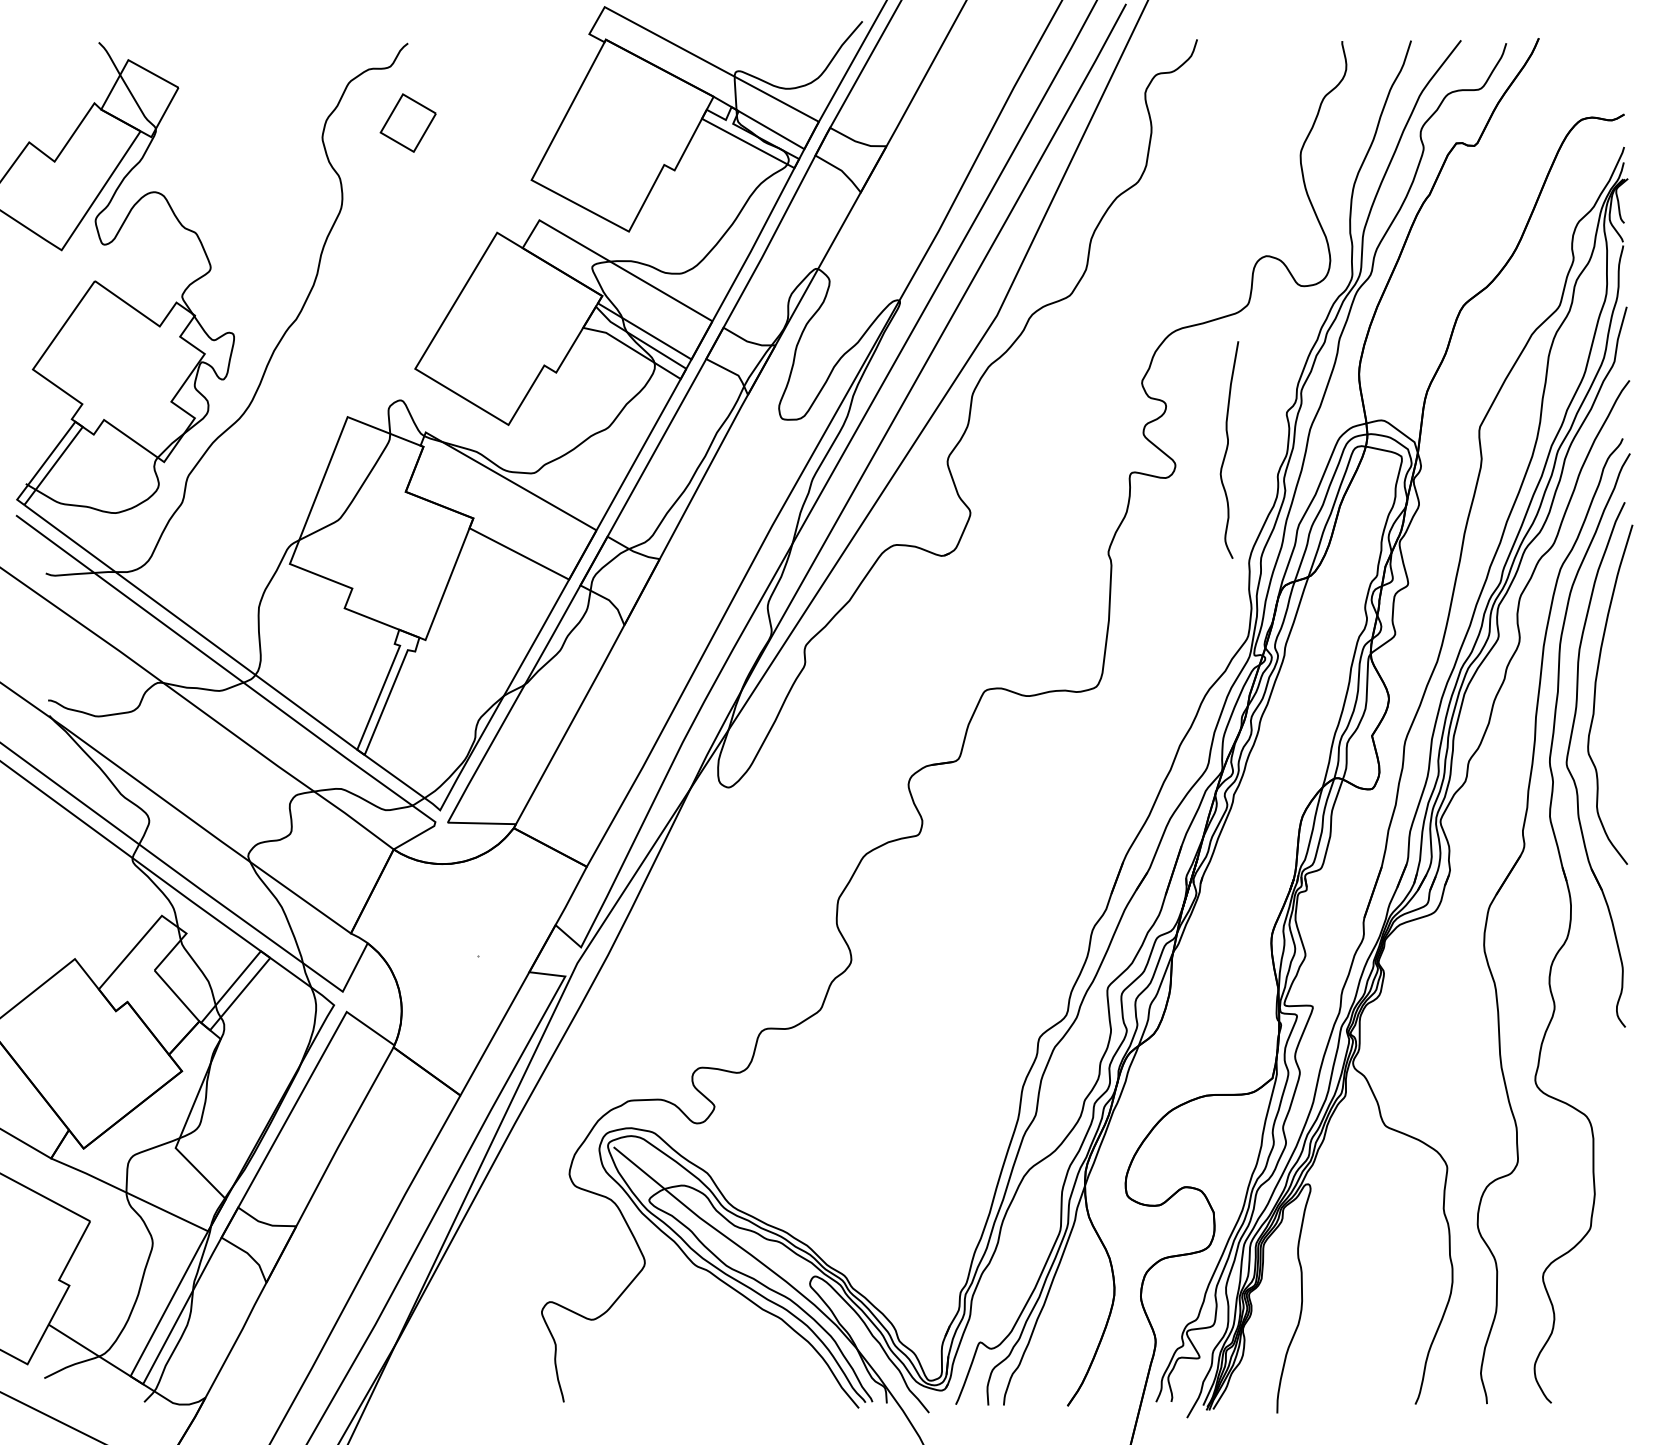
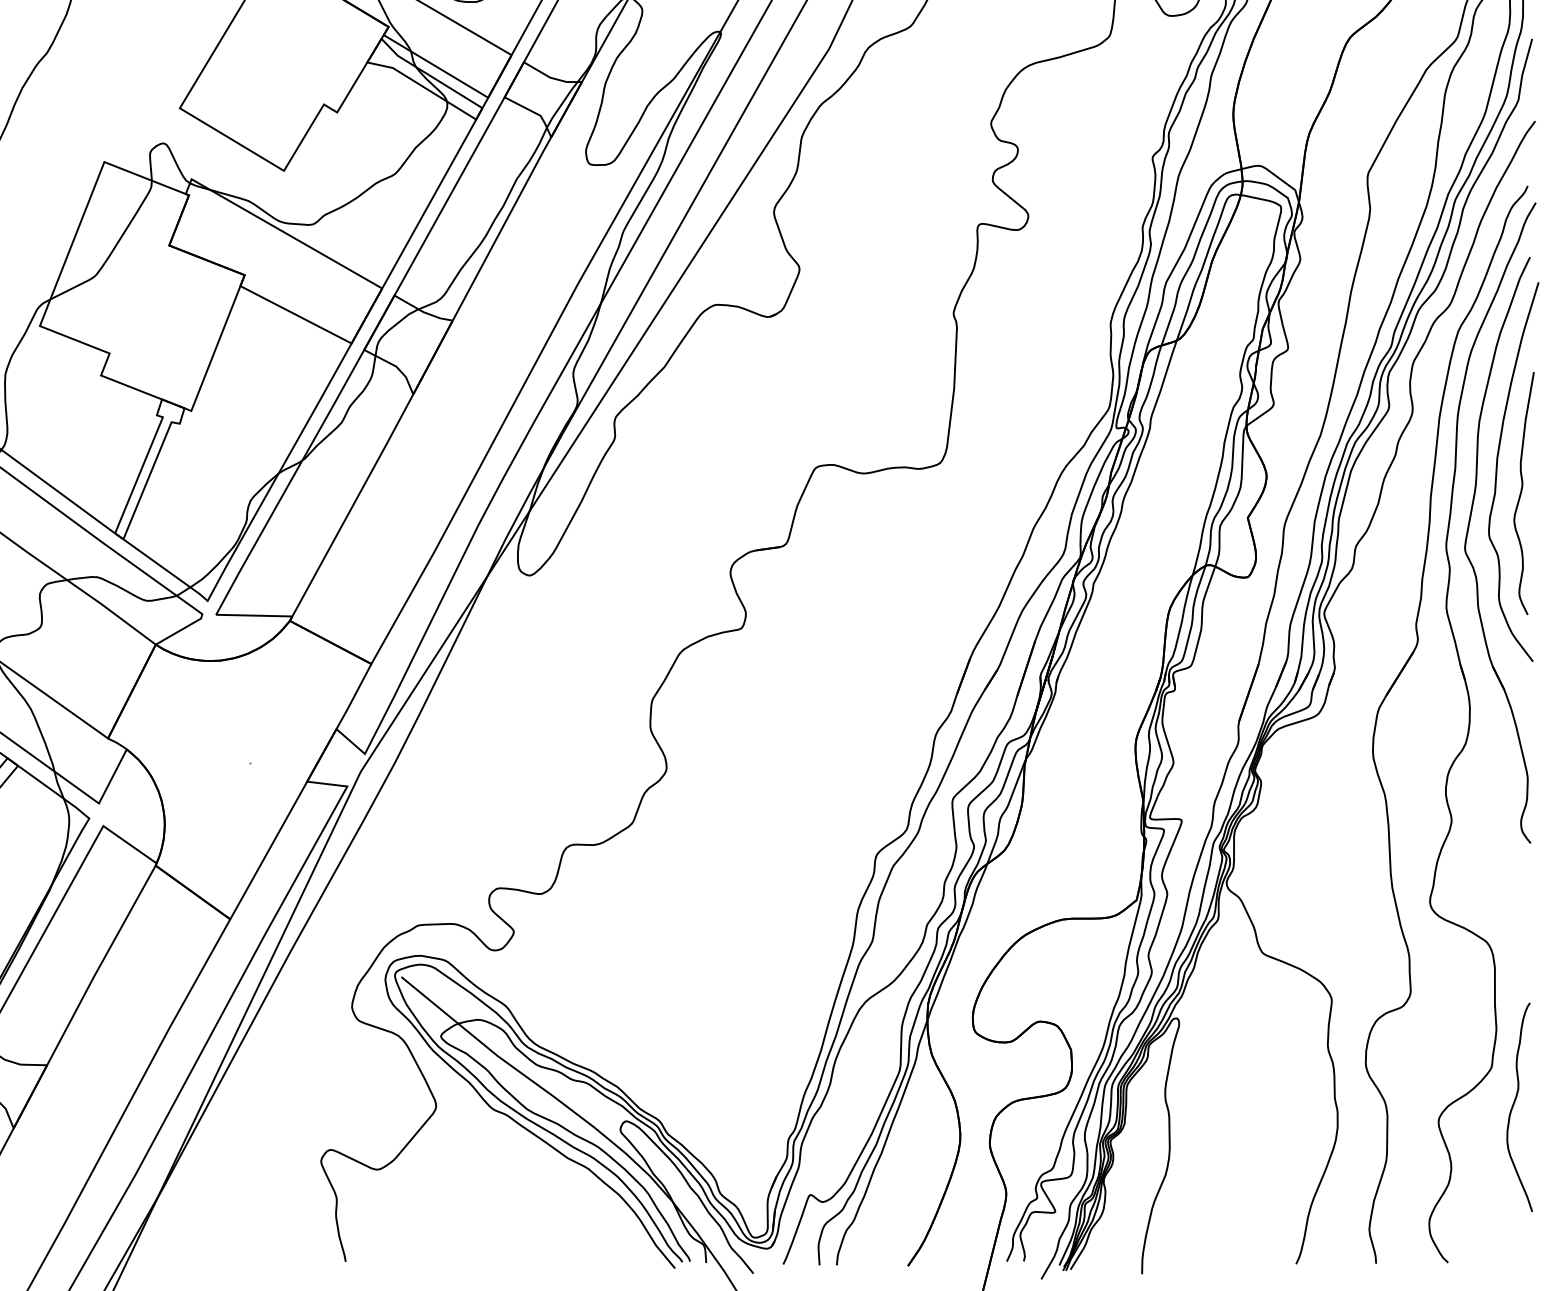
curve: (1227, 449) -> (1521, 492), moved
curve: (1611, 1260) -> (1515, 1103), added

